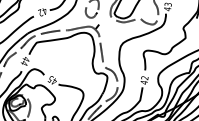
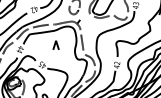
part: (68, 54) -> (55, 44), added

